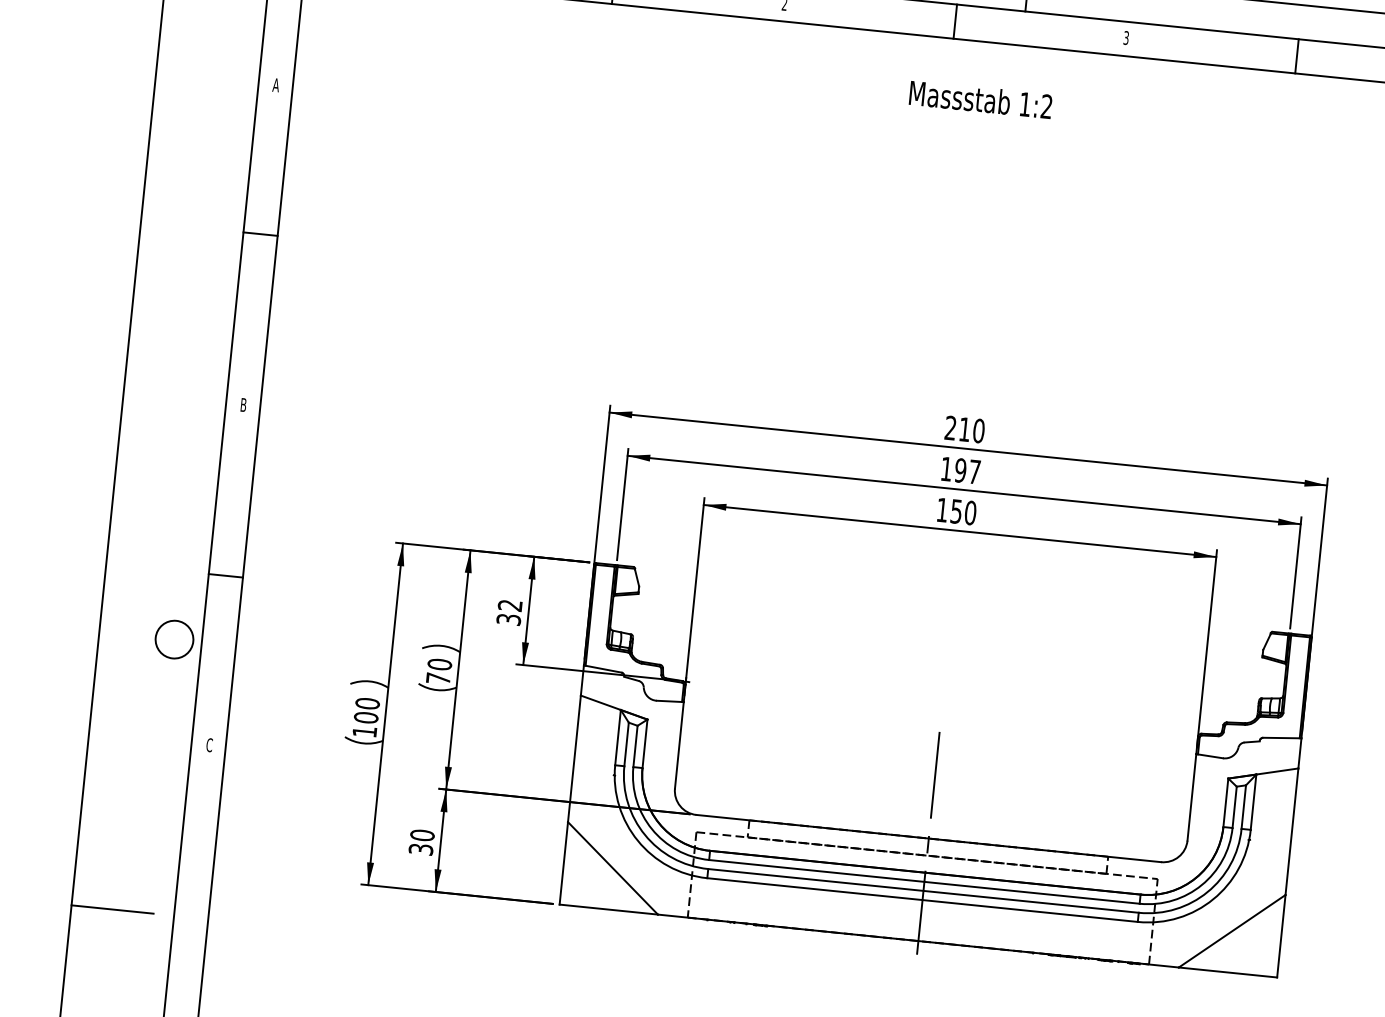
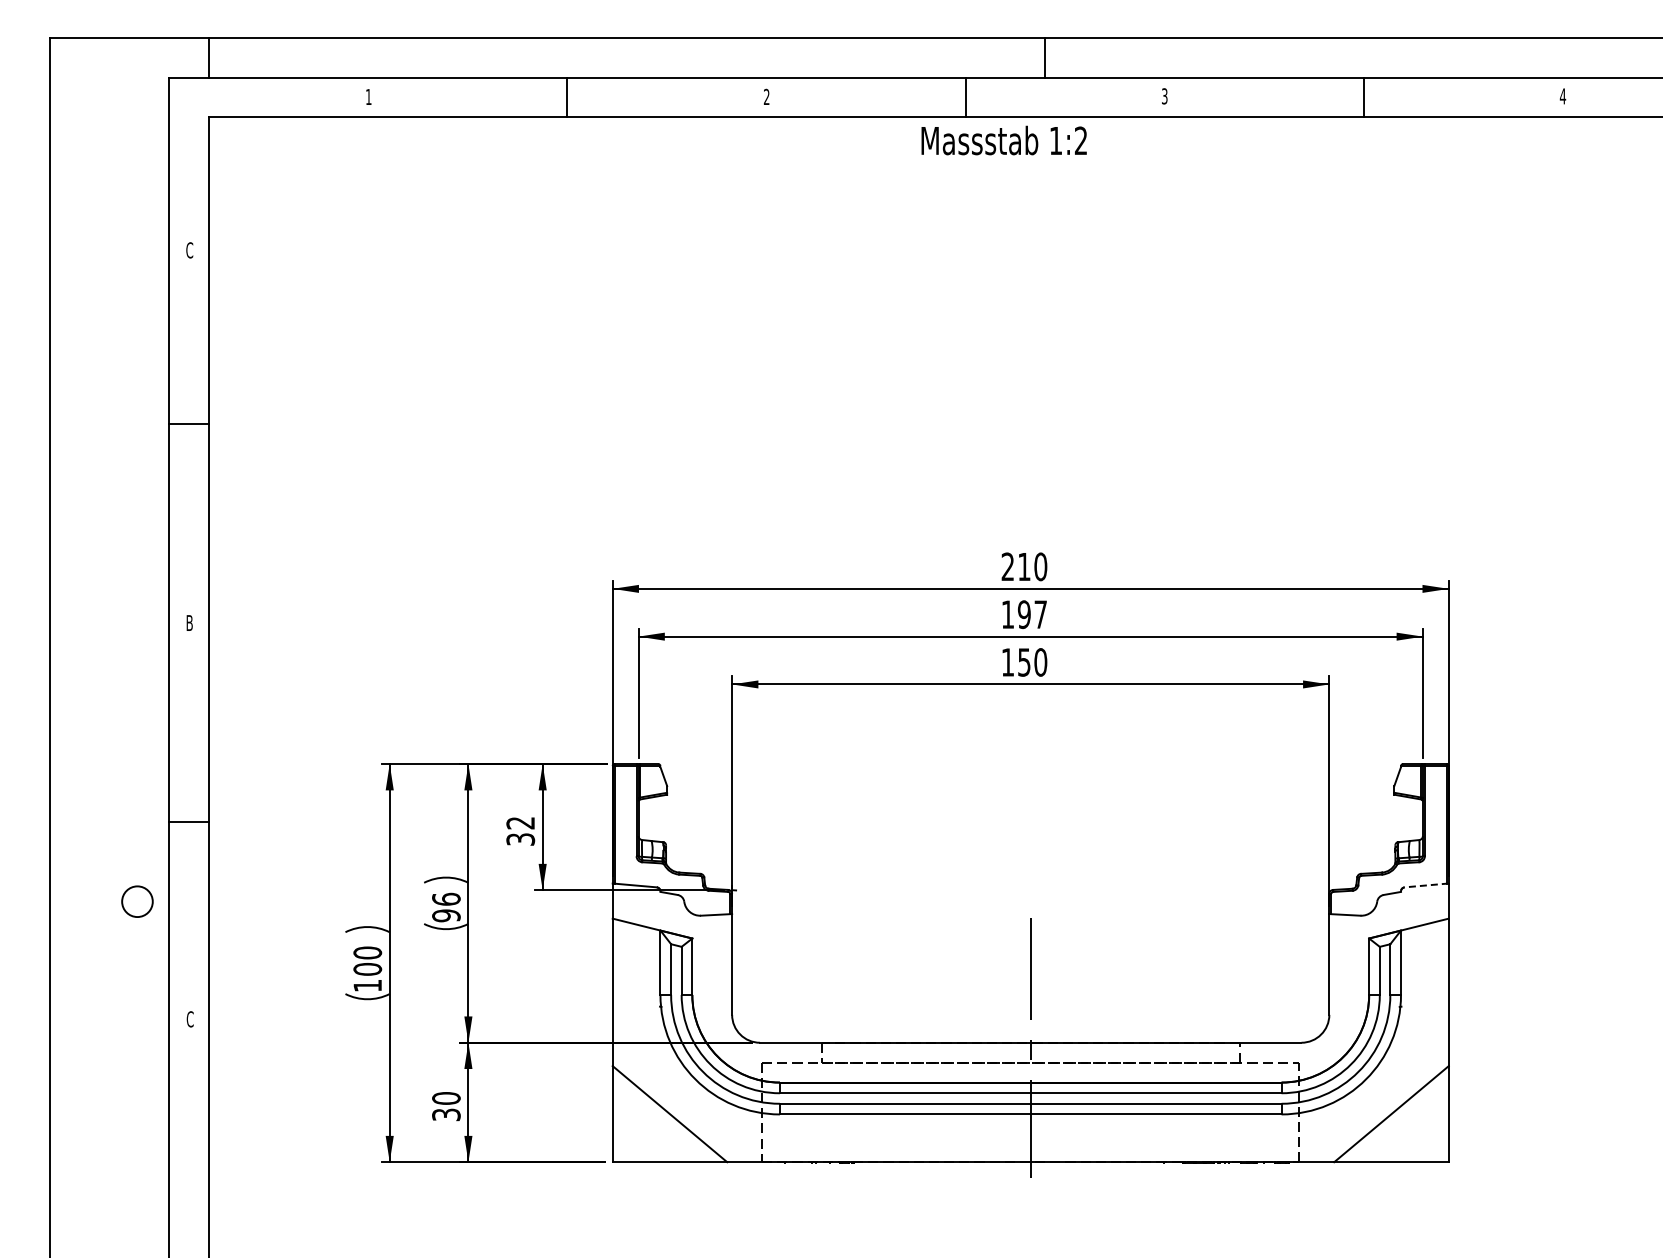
text: (275, 85) -> (189, 250), A -> C
text: (980, 99) -> (1003, 140), moved
circle: (174, 639) -> (137, 901), size x0.7
text: (439, 671) -> (446, 907), 70 -> 96
line: (1282, 738) -> (1426, 885), solid -> dashed
line: (112, 909) -> (97, 1220), removed

